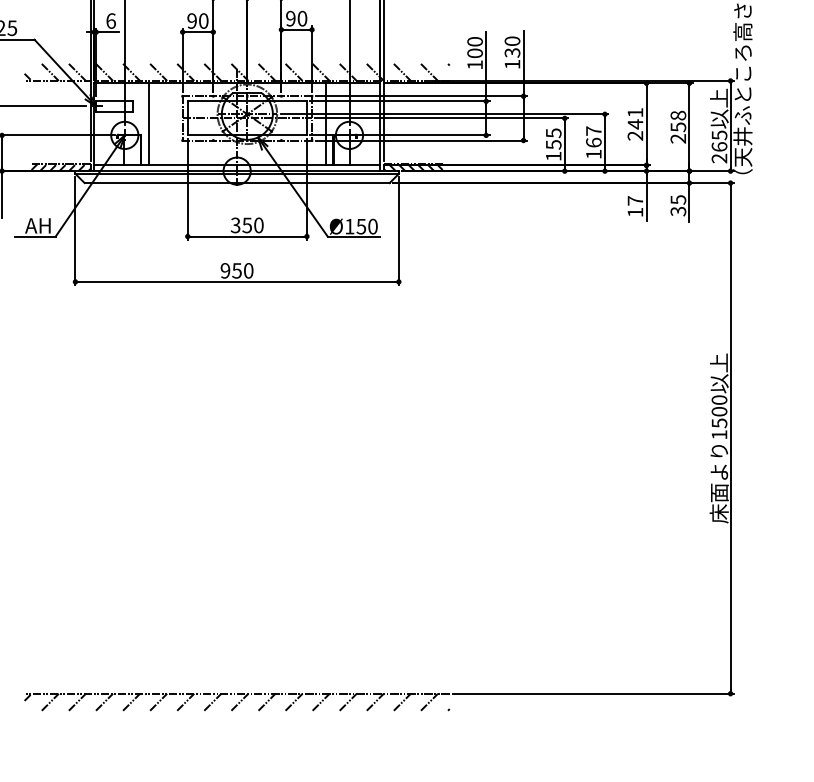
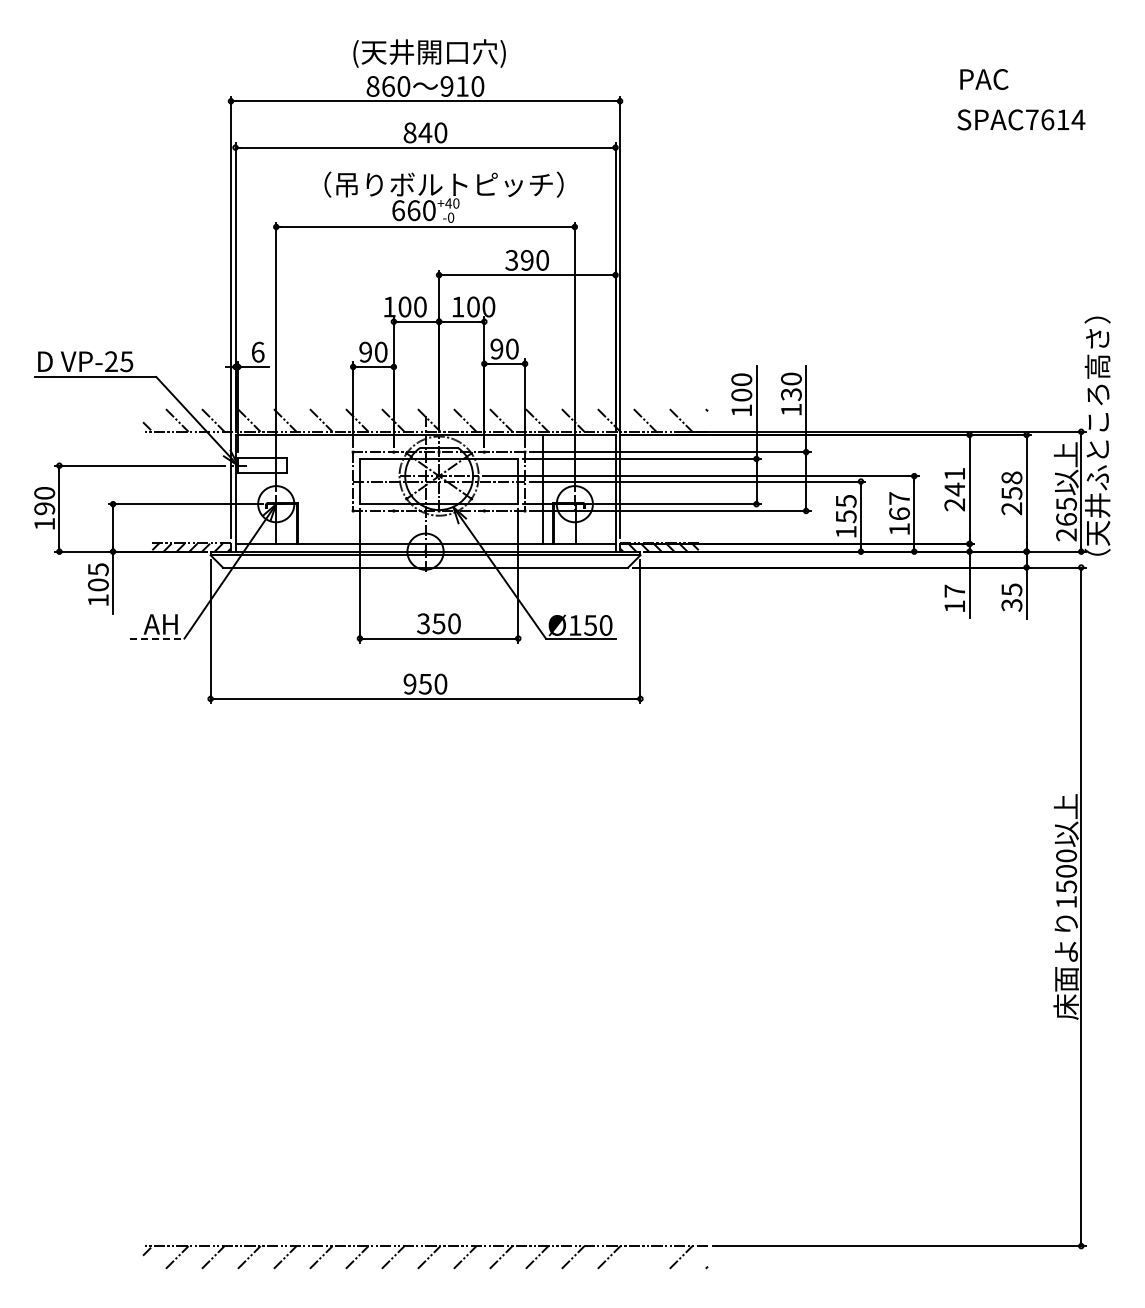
line: (148, 124) -> (307, 489), removed
line: (35, 236) -> (157, 638), solid -> dashed
line: (401, 702) -> (644, 1257), removed

